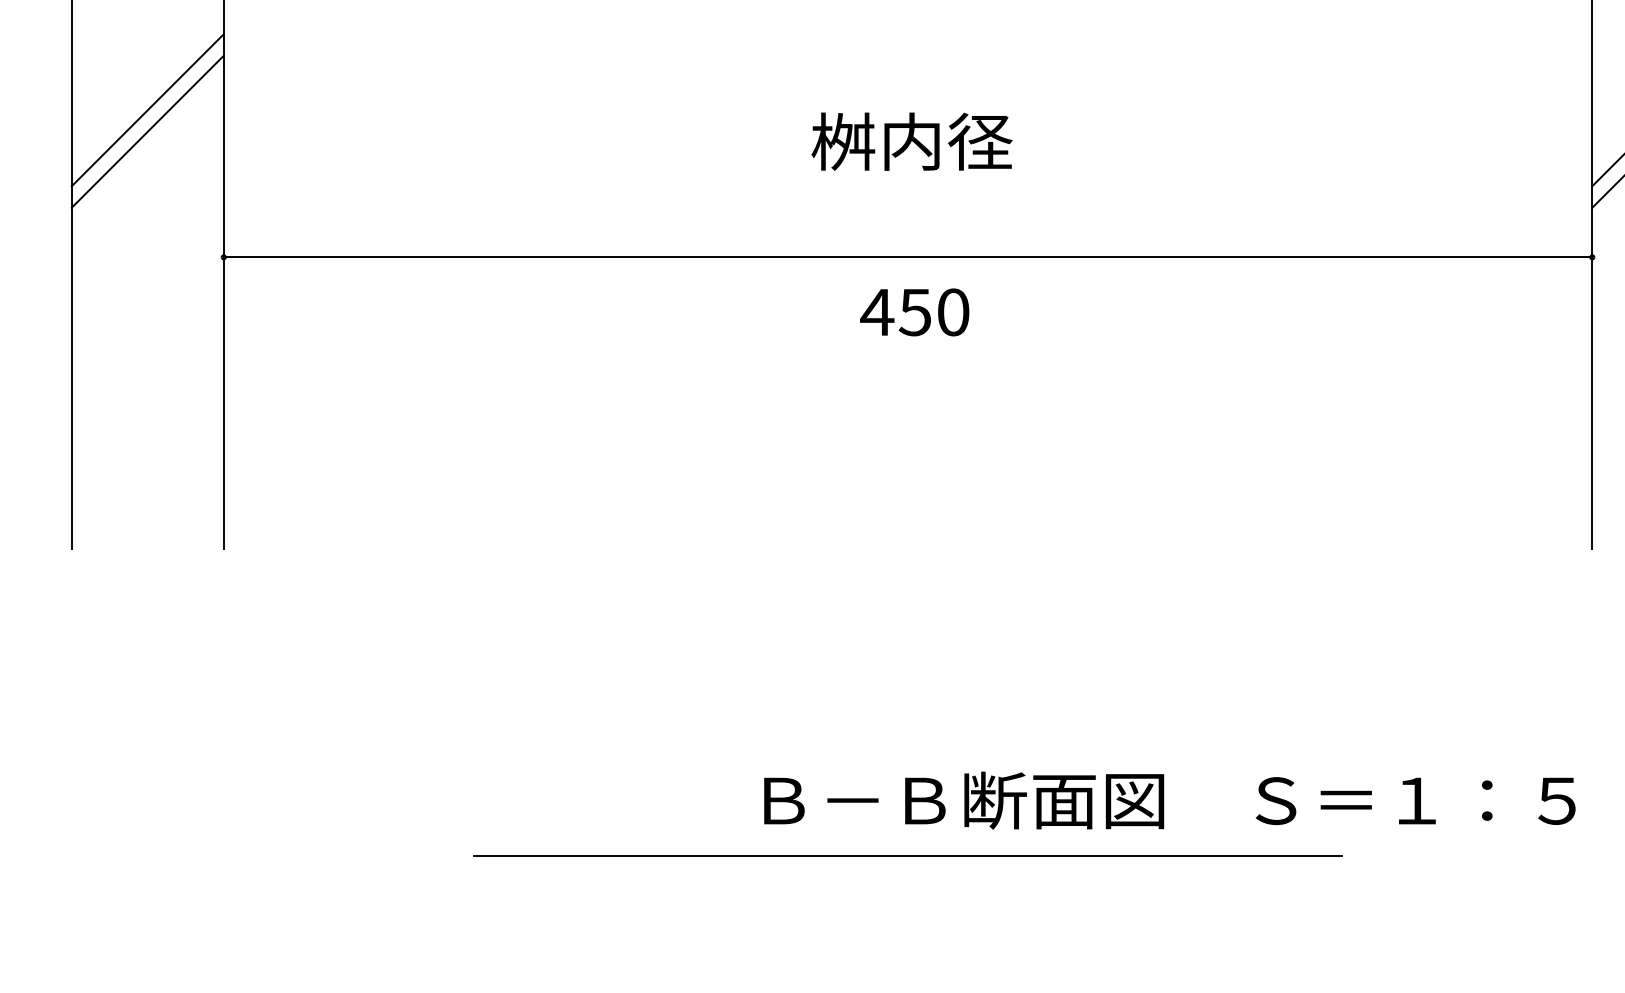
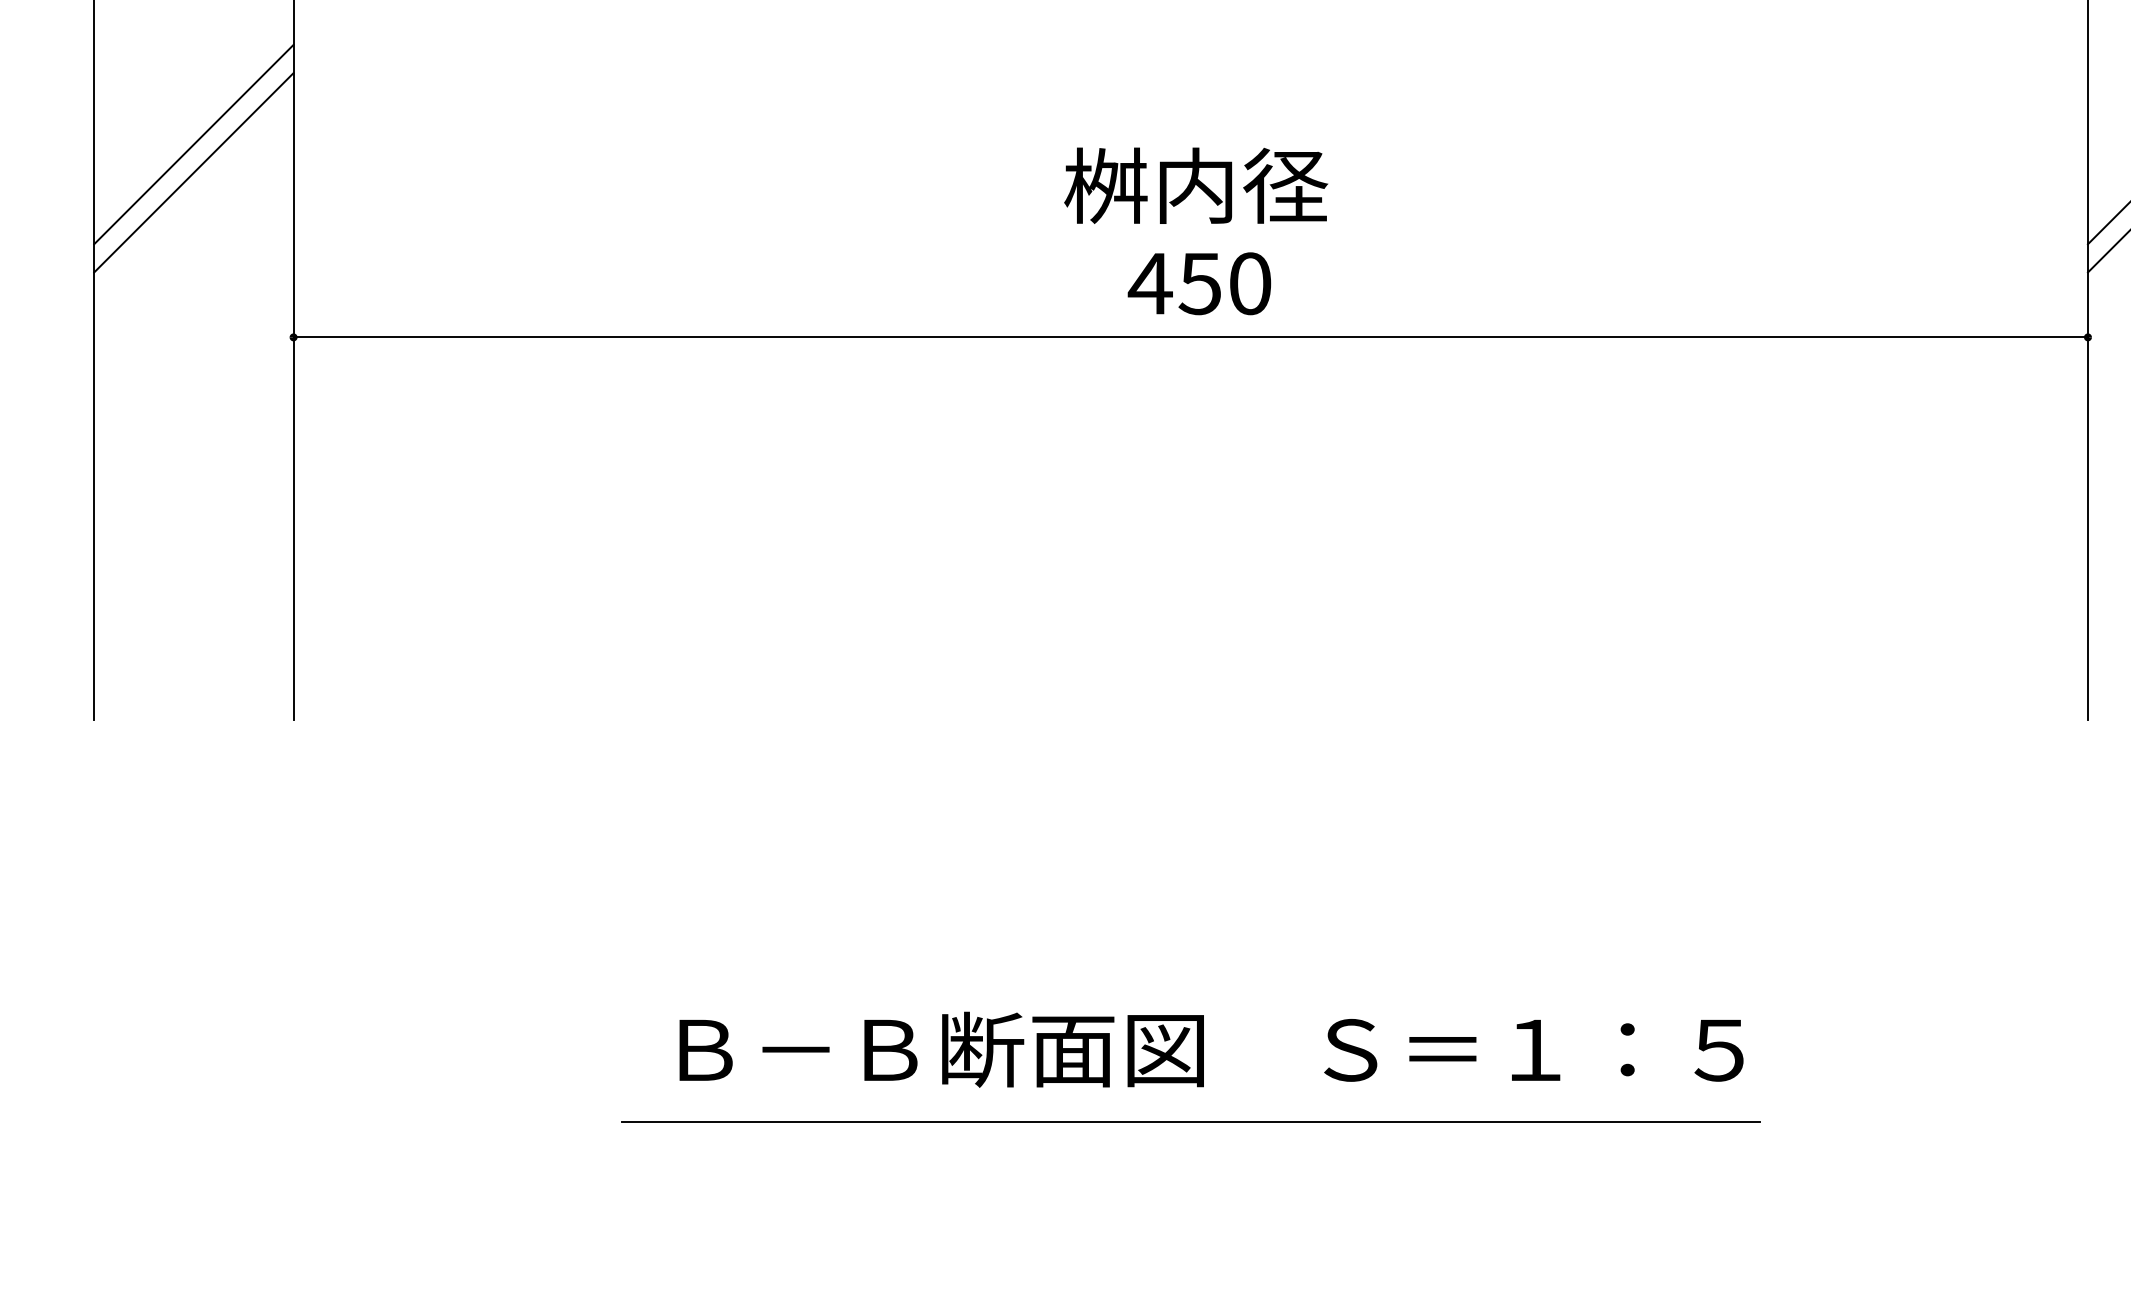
text: (914, 312) -> (1199, 283), moved
text: (1169, 800) -> (1211, 1049), moved

